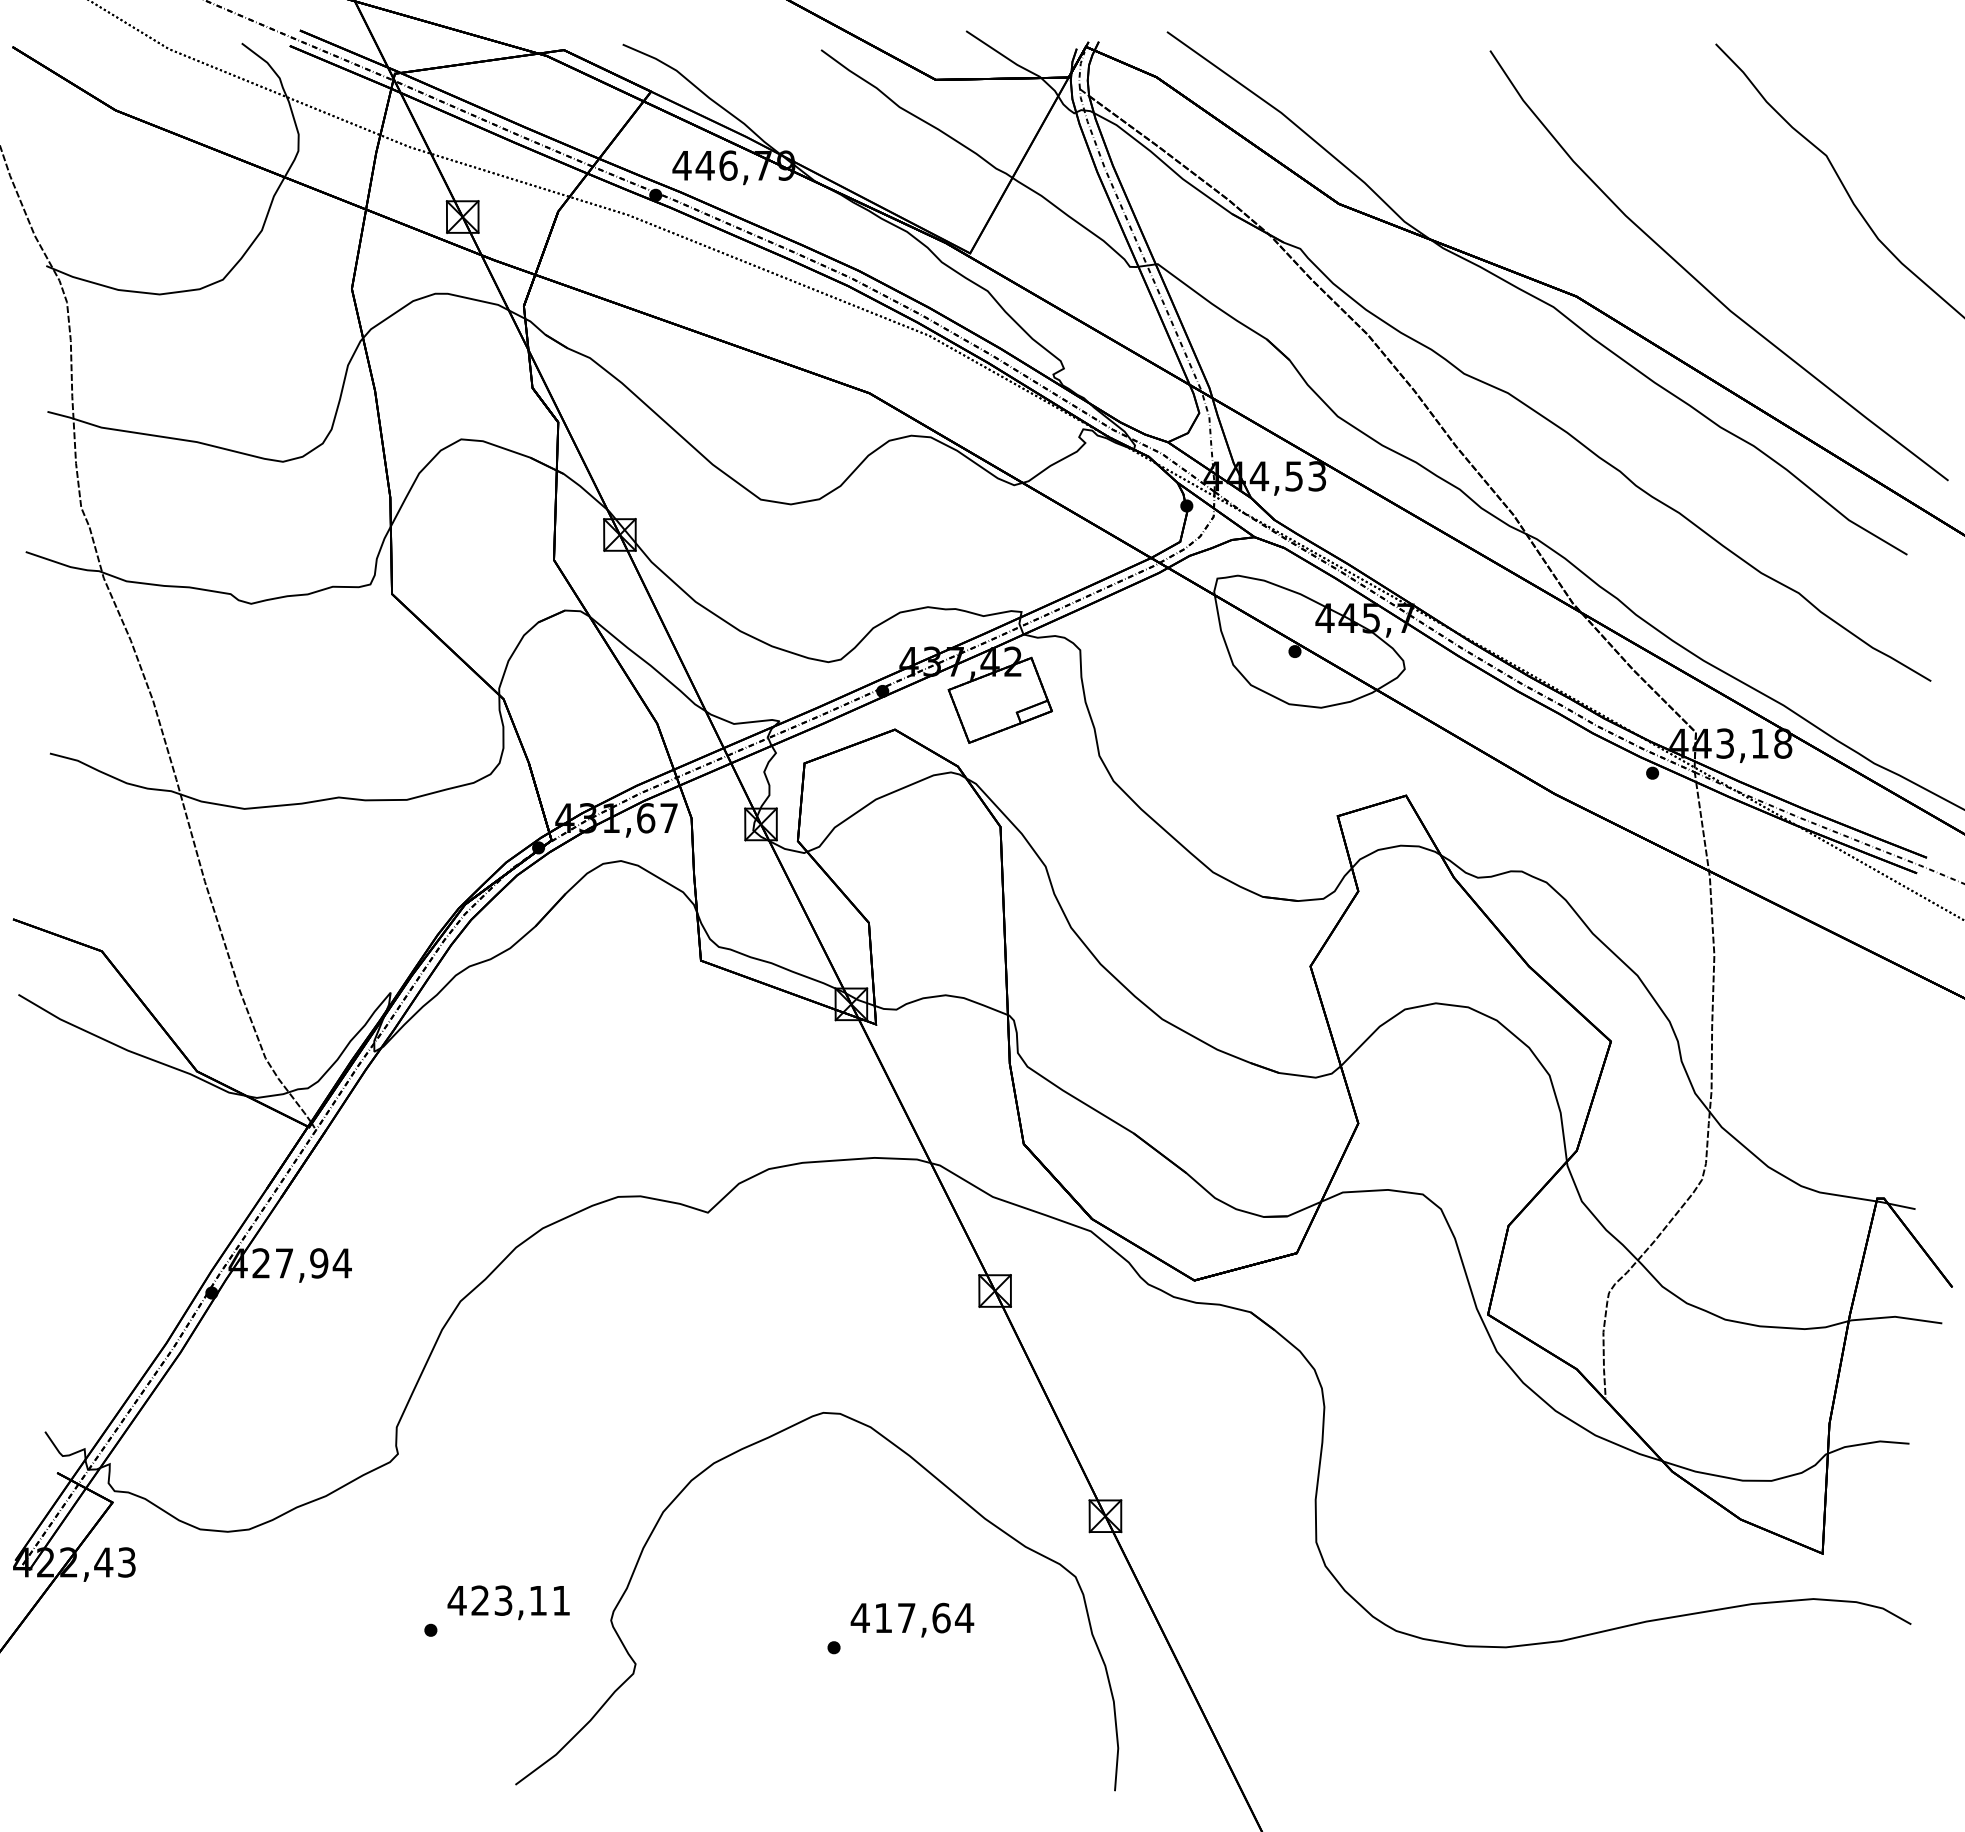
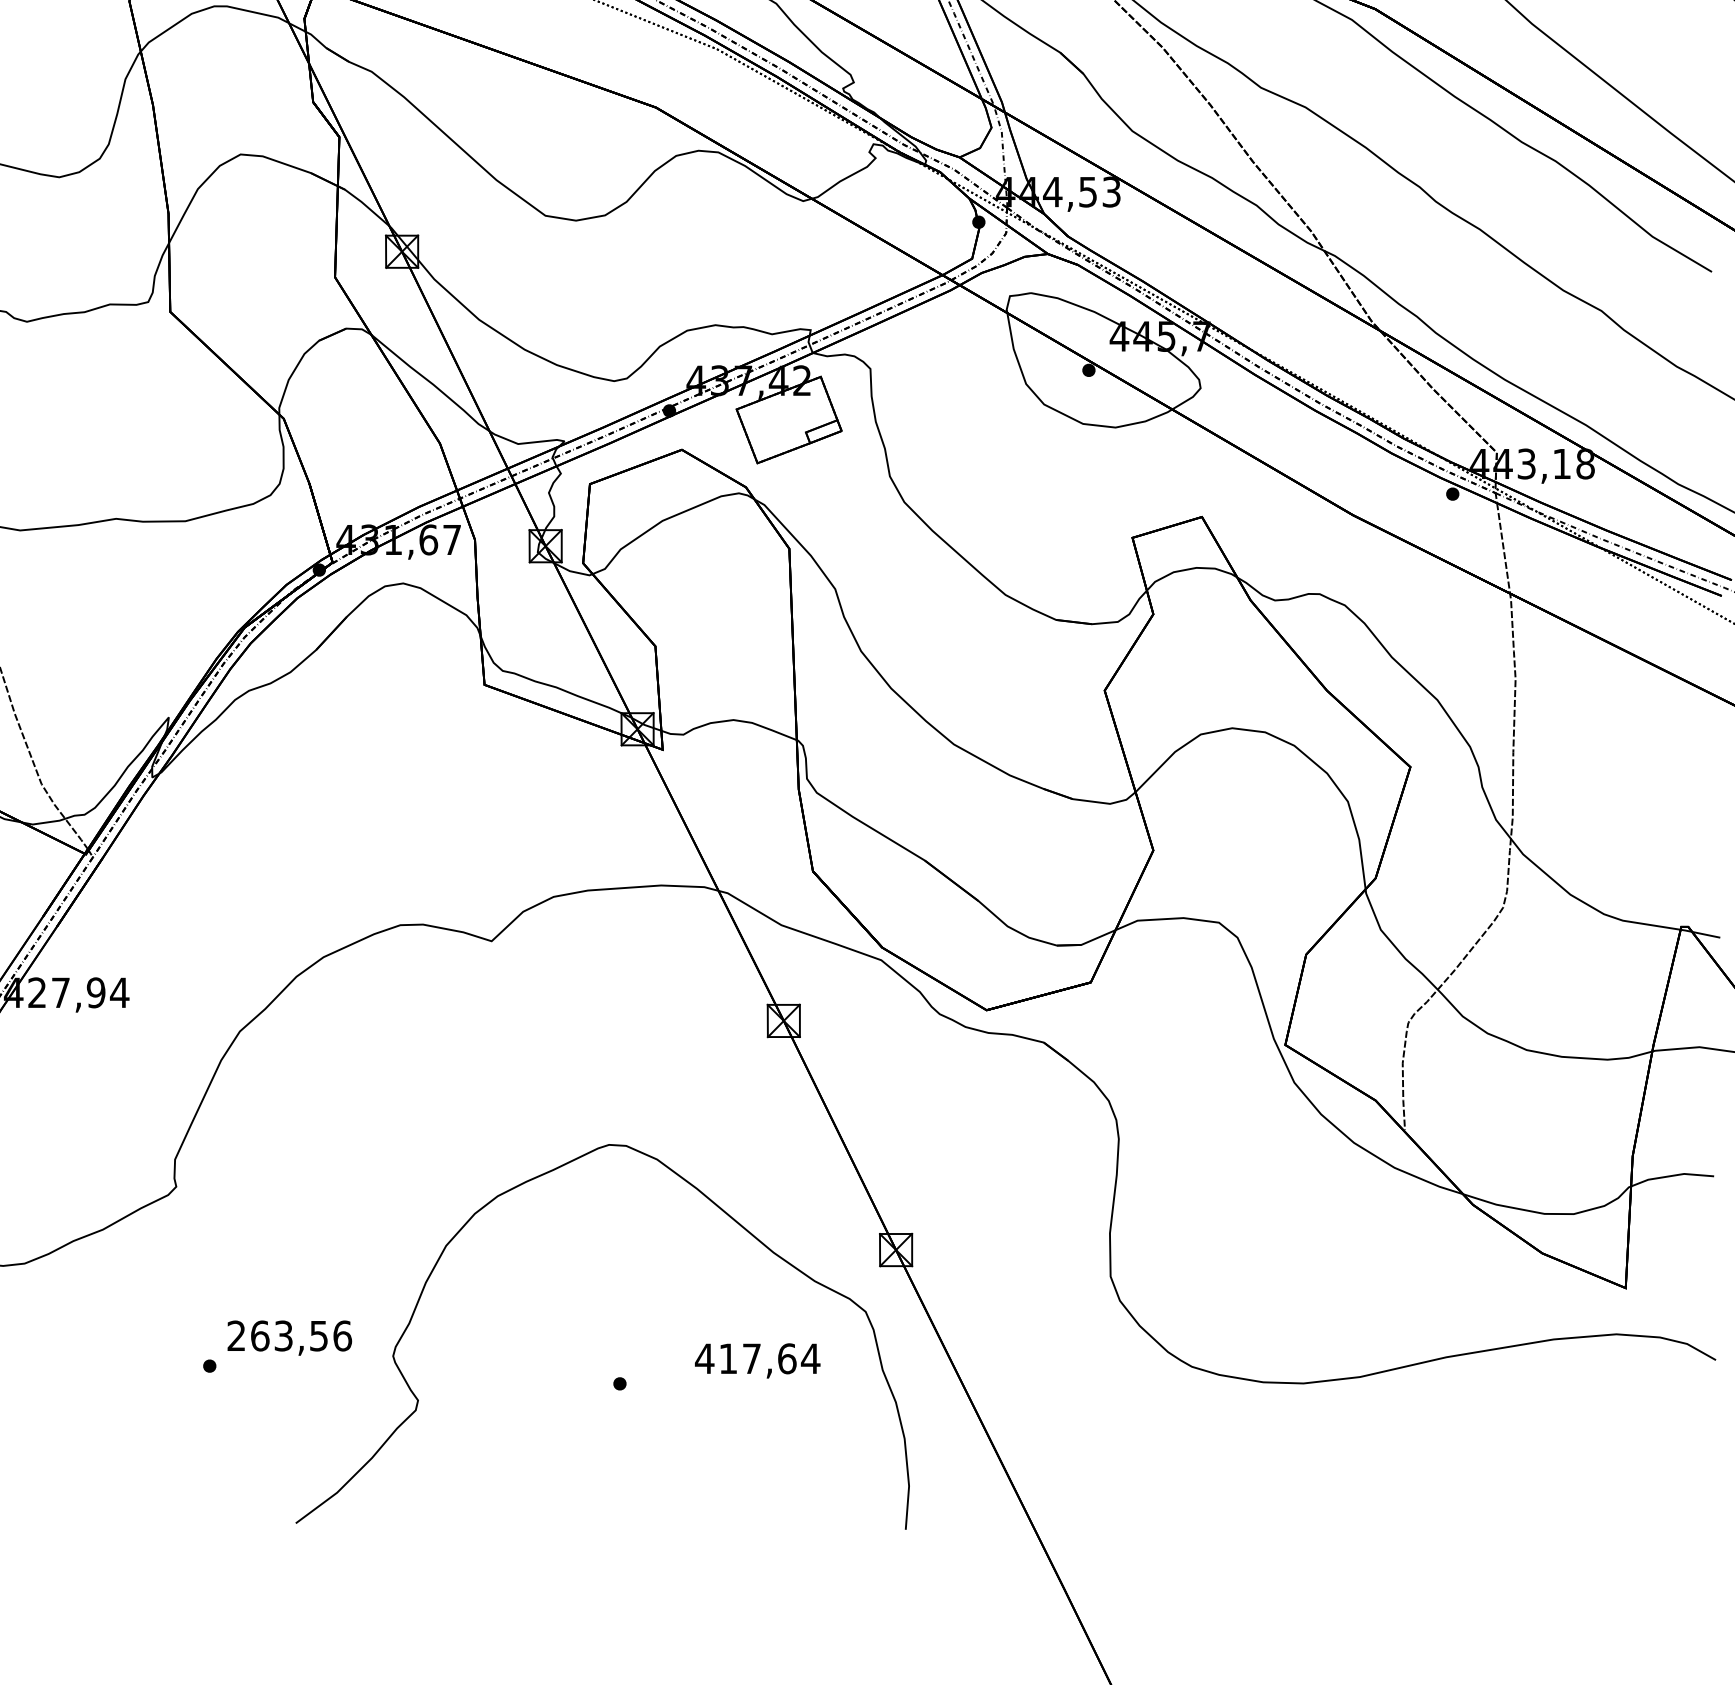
text: (508, 1600) -> (288, 1335), 423,11 -> 263,56
text: (912, 1619) -> (757, 1360), moved

